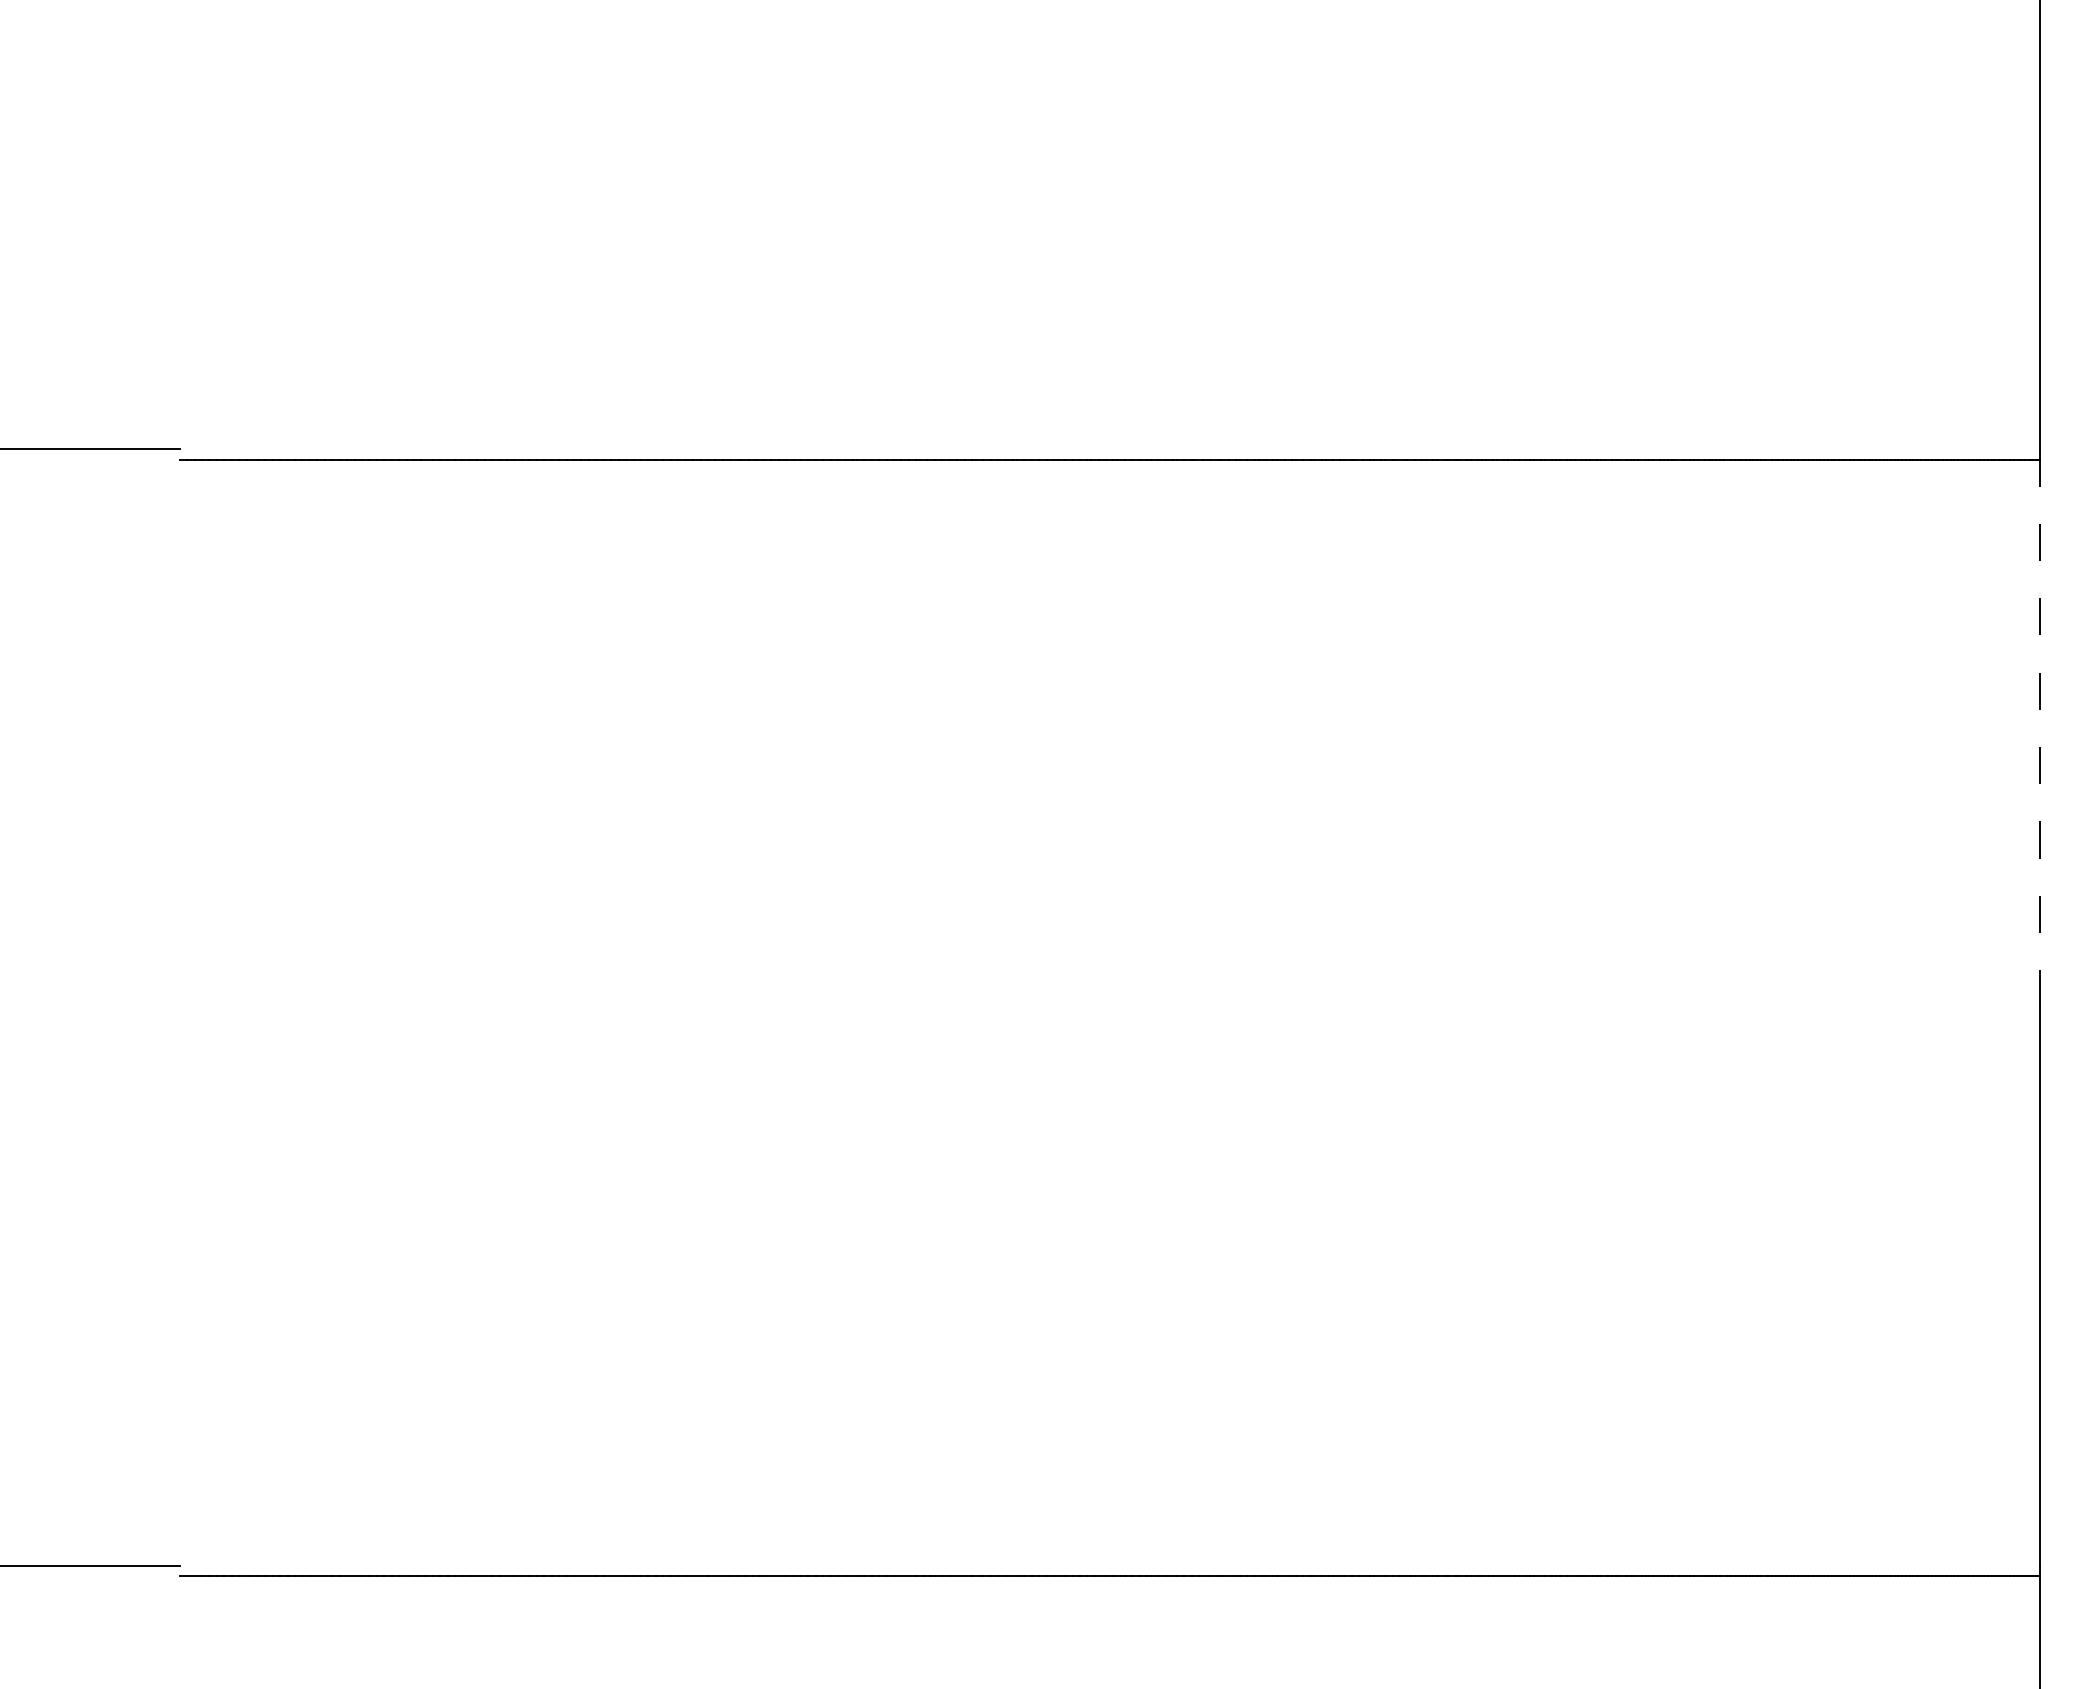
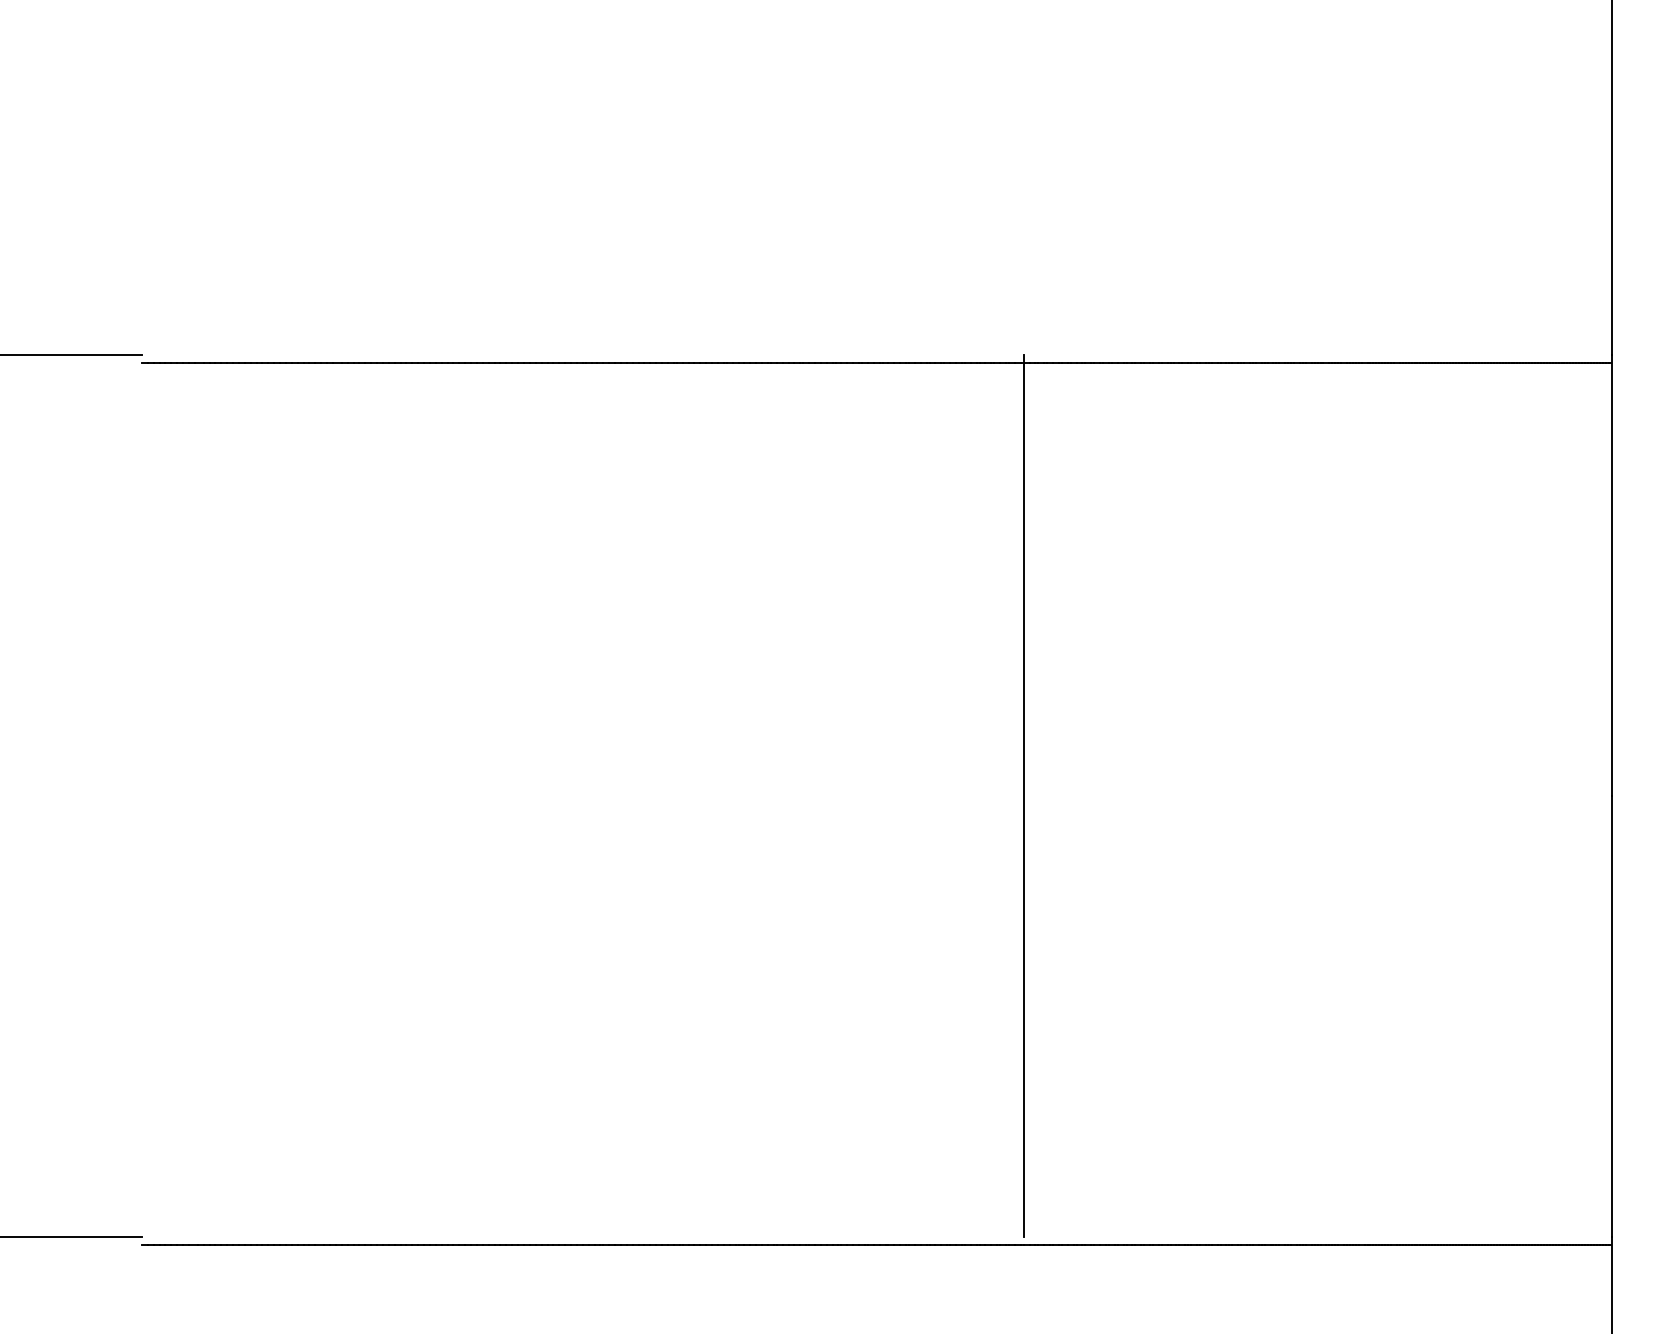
line: (2039, 727) -> (1611, 574), dashed -> solid
line: (1295, 1007) -> (1023, 795), added

